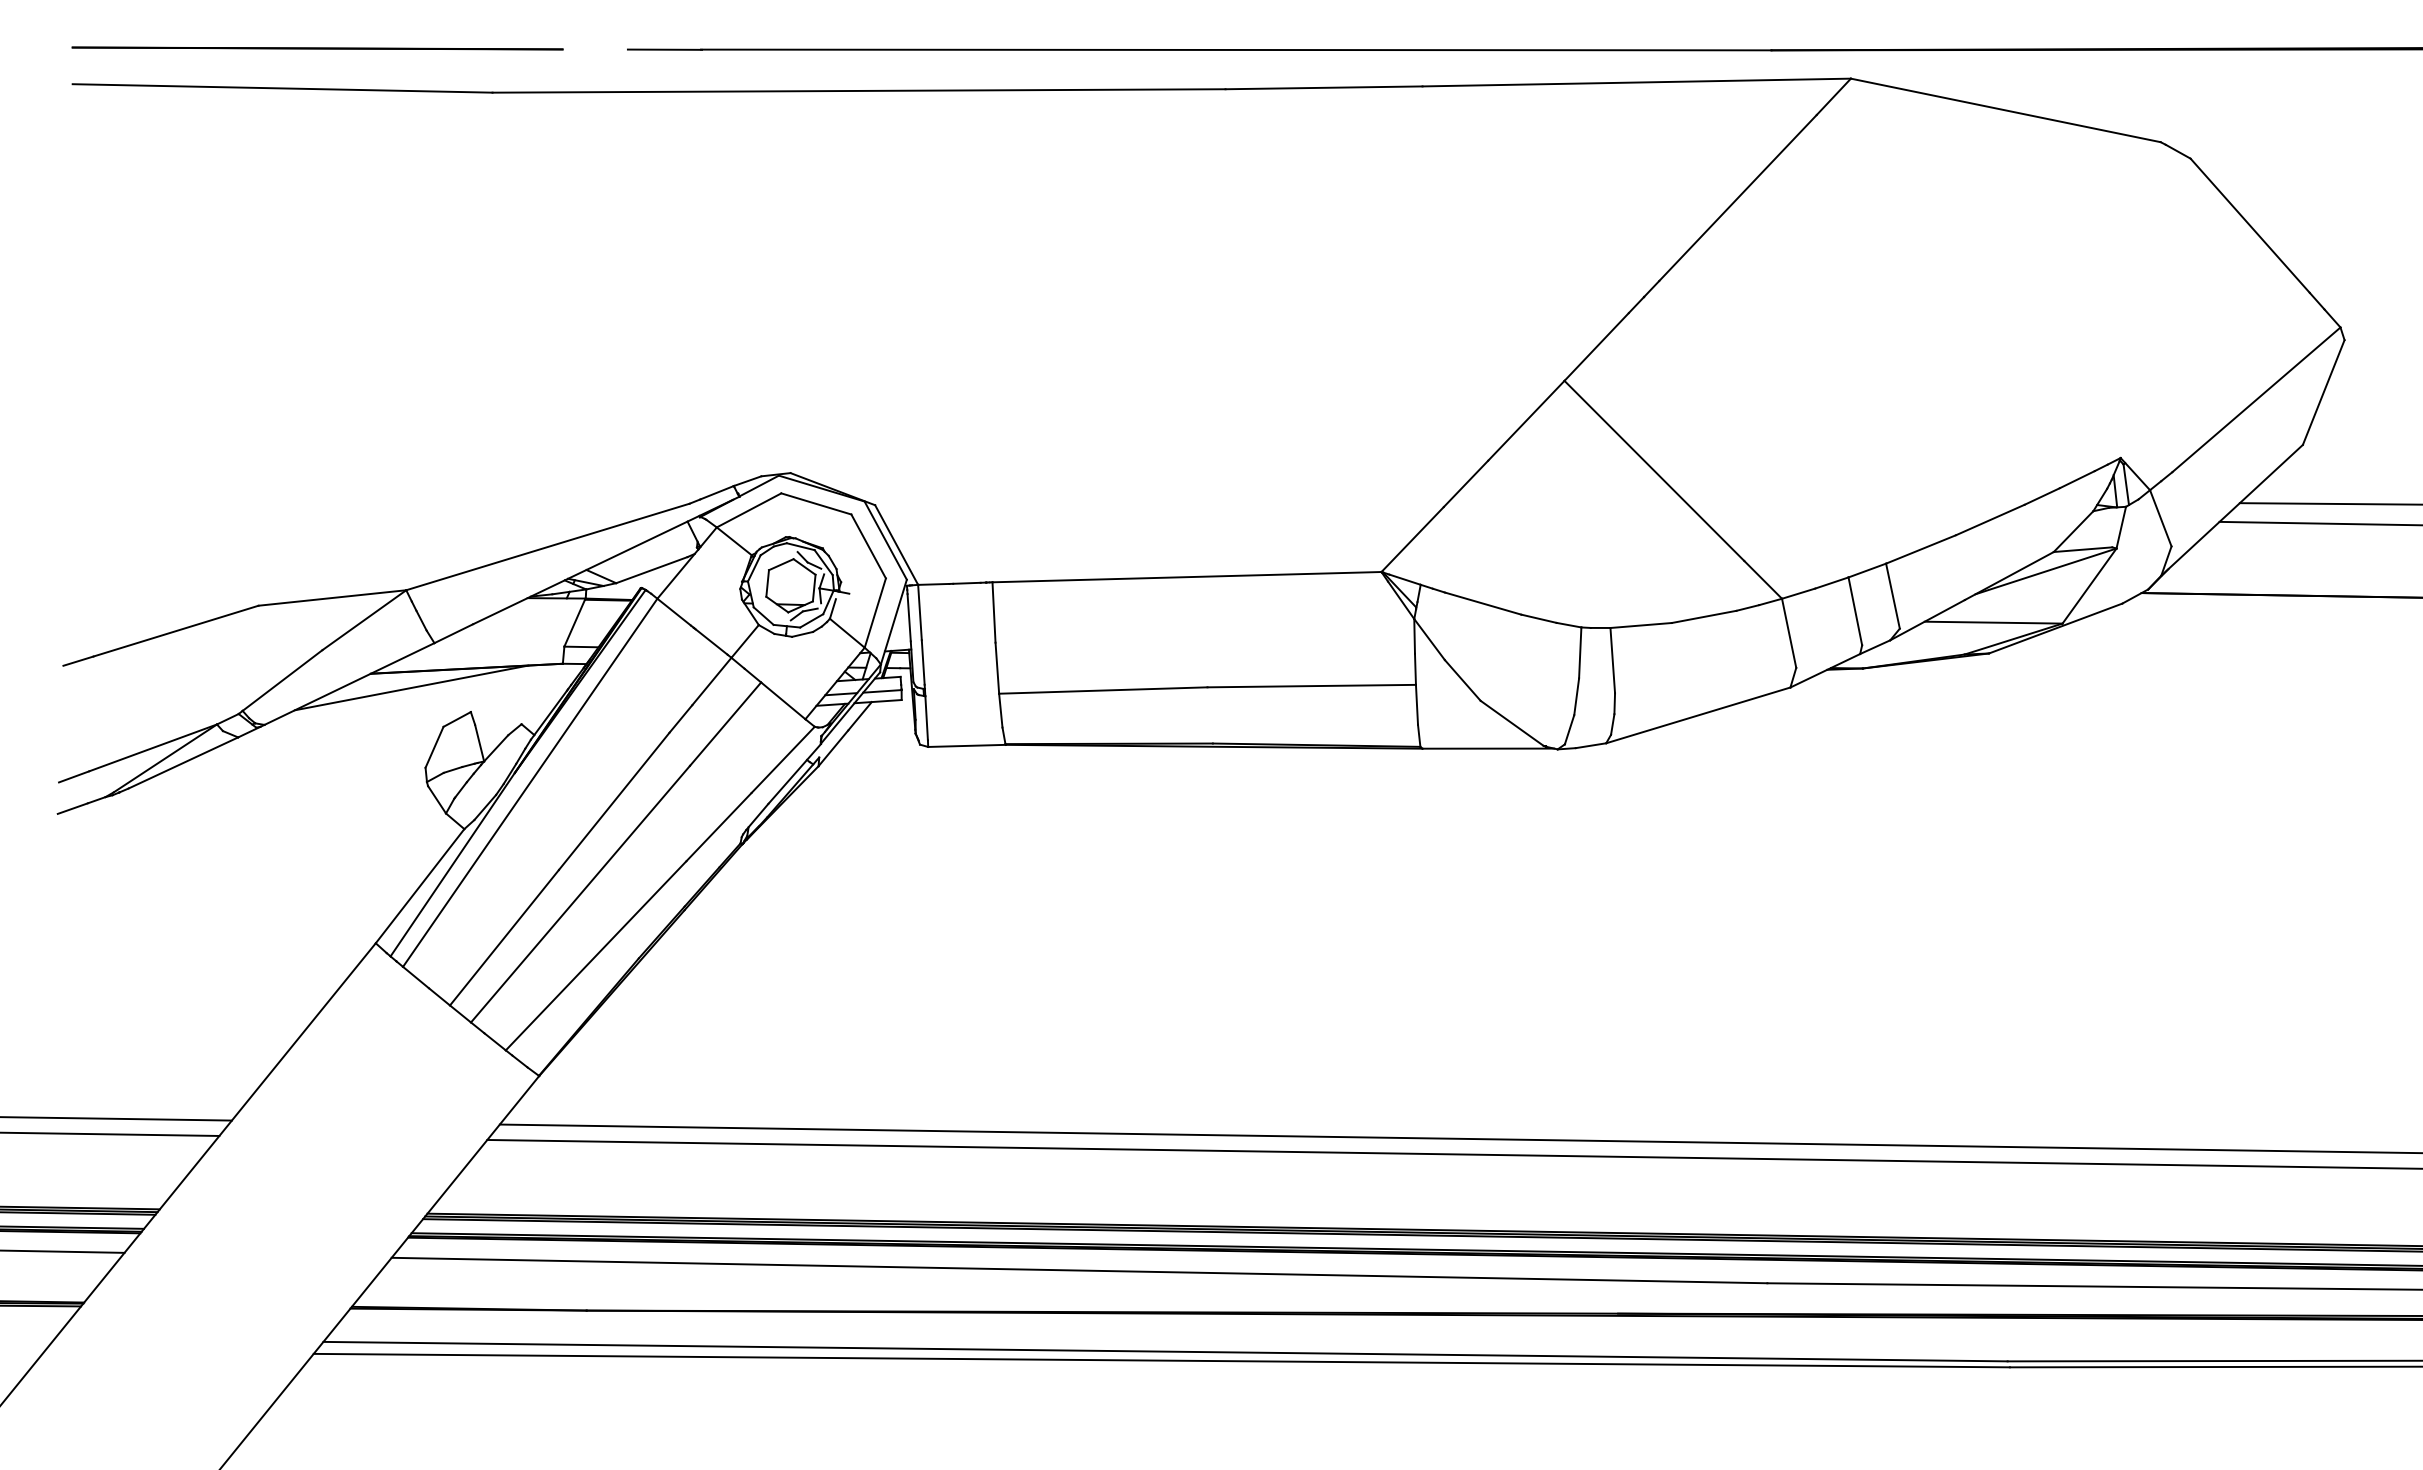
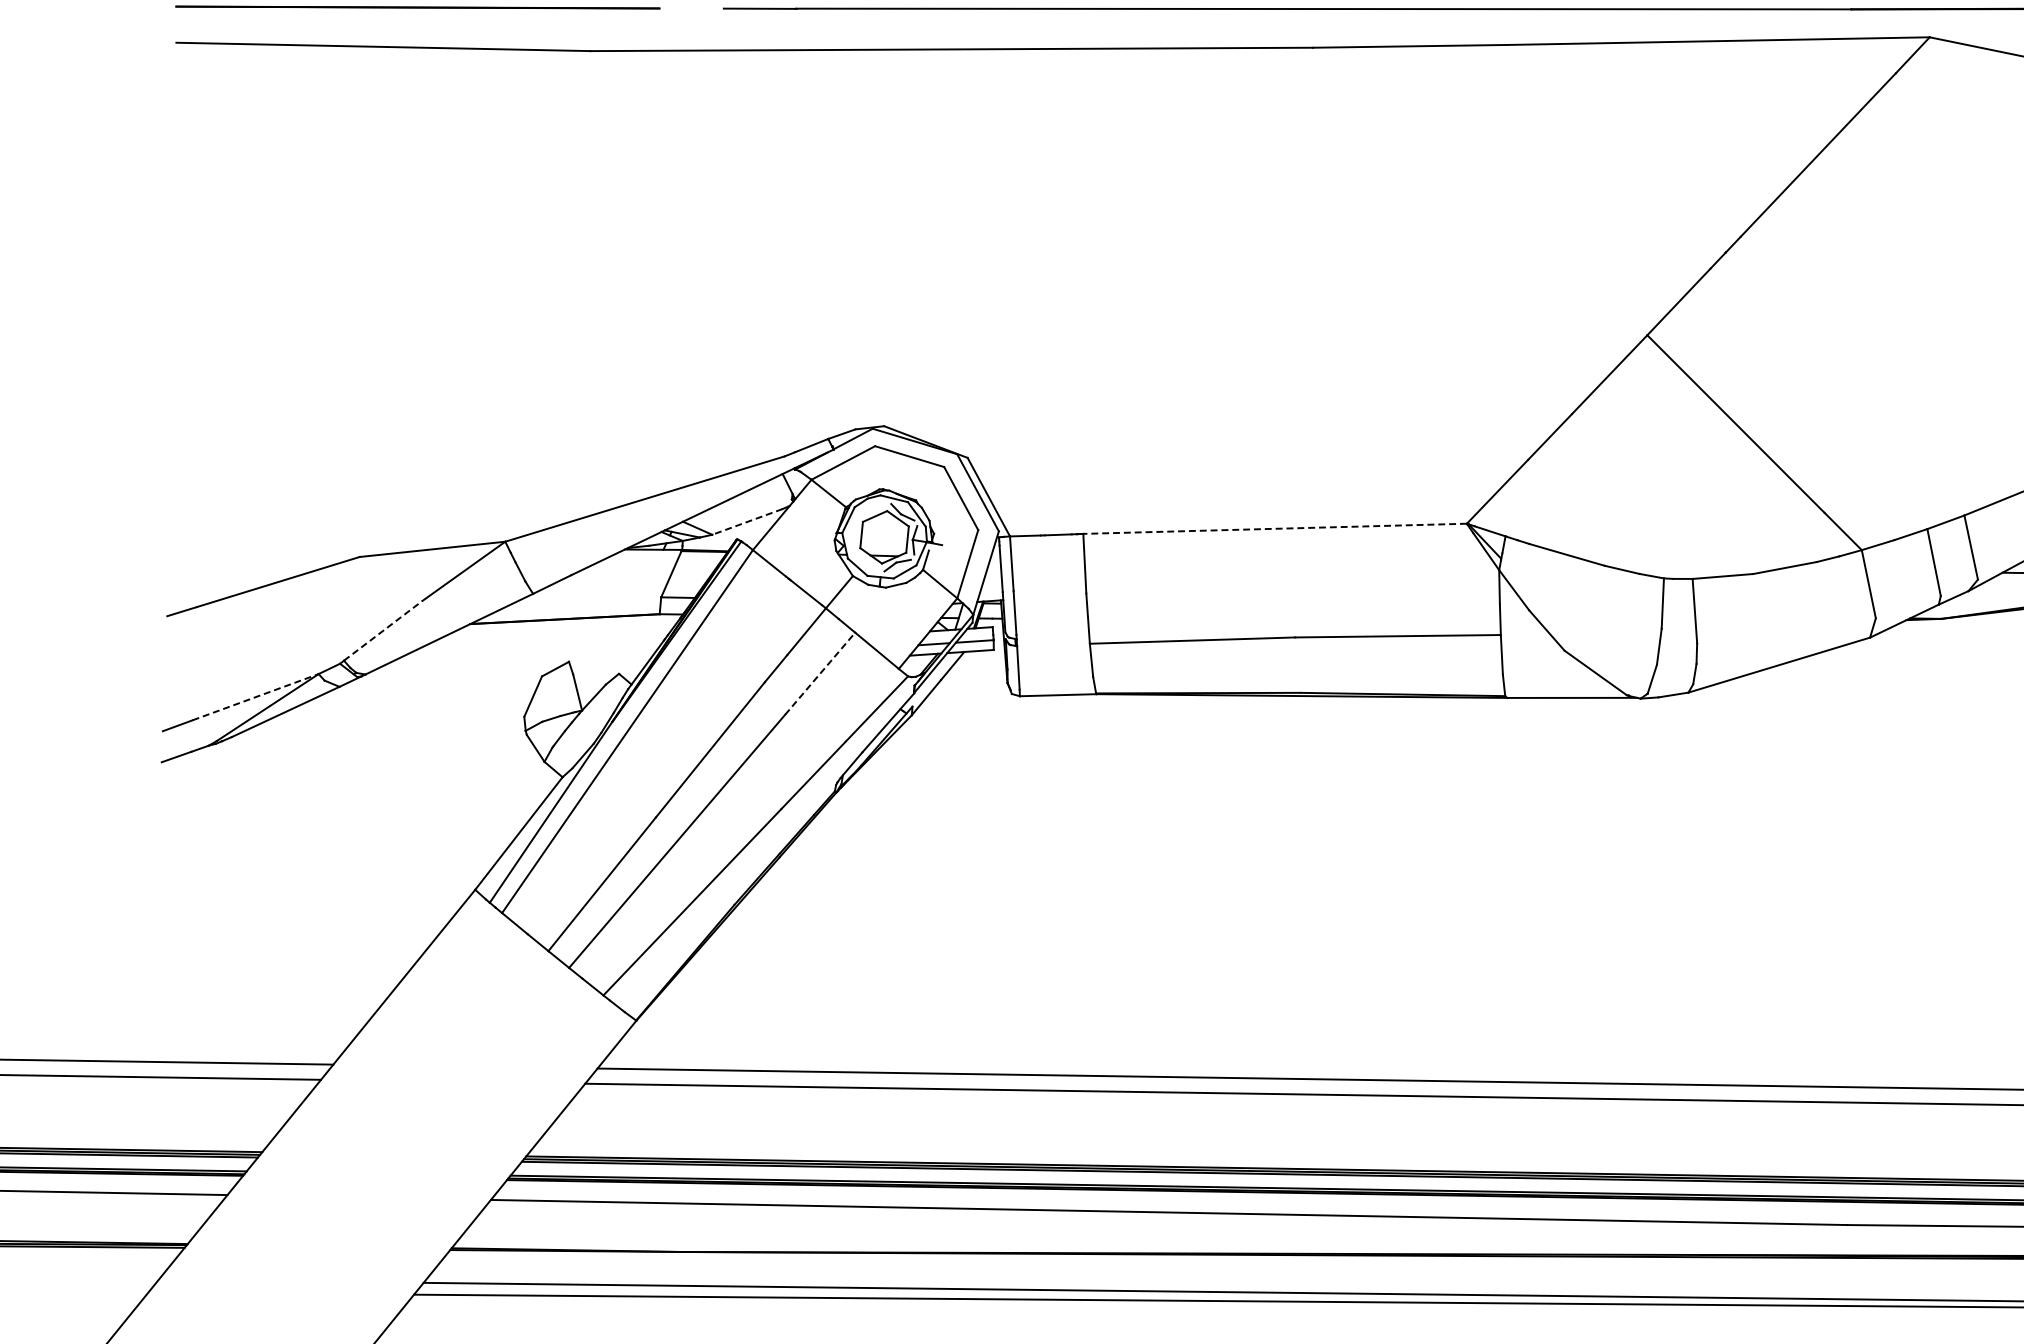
line: (651, 570) -> (747, 522), solid -> dashed
line: (1187, 577) -> (1275, 529), solid -> dashed
line: (282, 680) -> (383, 630), solid -> dashed
line: (411, 687) -> (510, 637), removed
line: (725, 724) -> (820, 674), solid -> dashed
line: (153, 747) -> (256, 696), solid -> dashed

